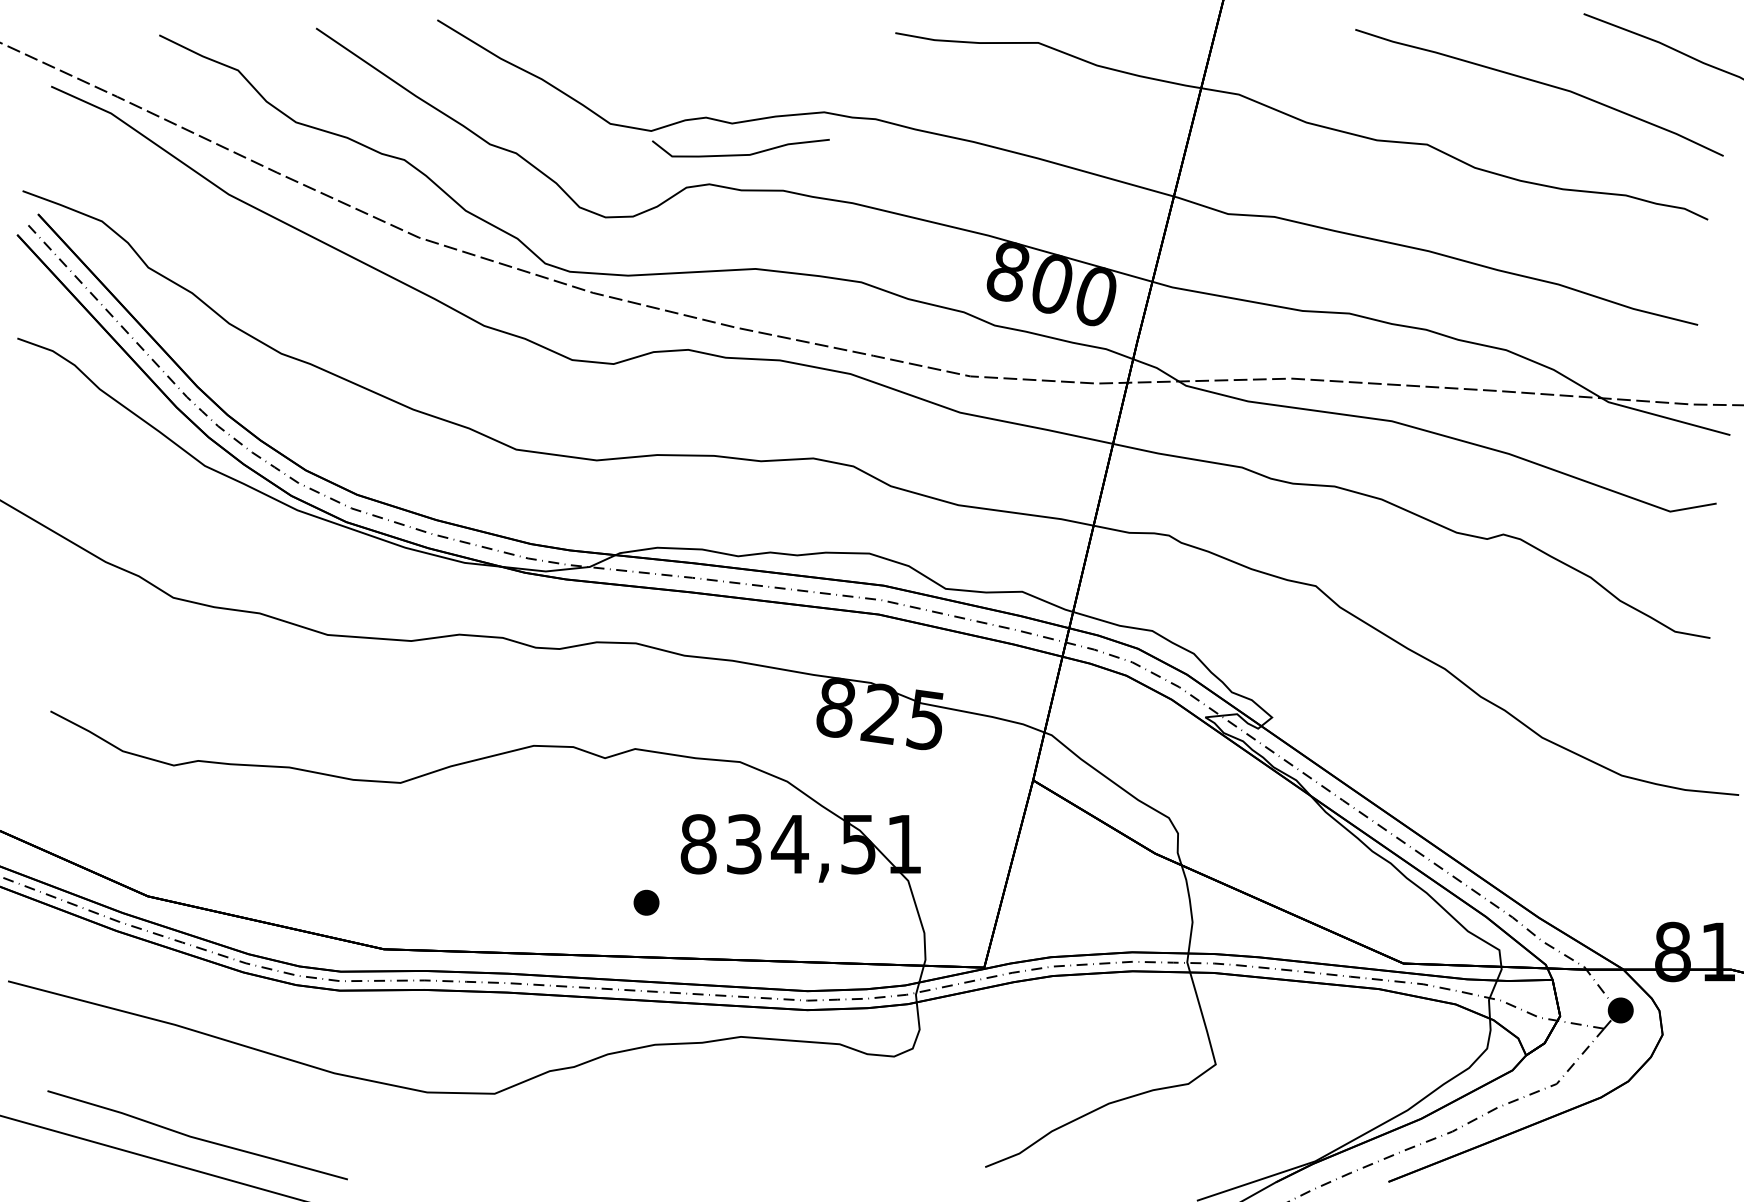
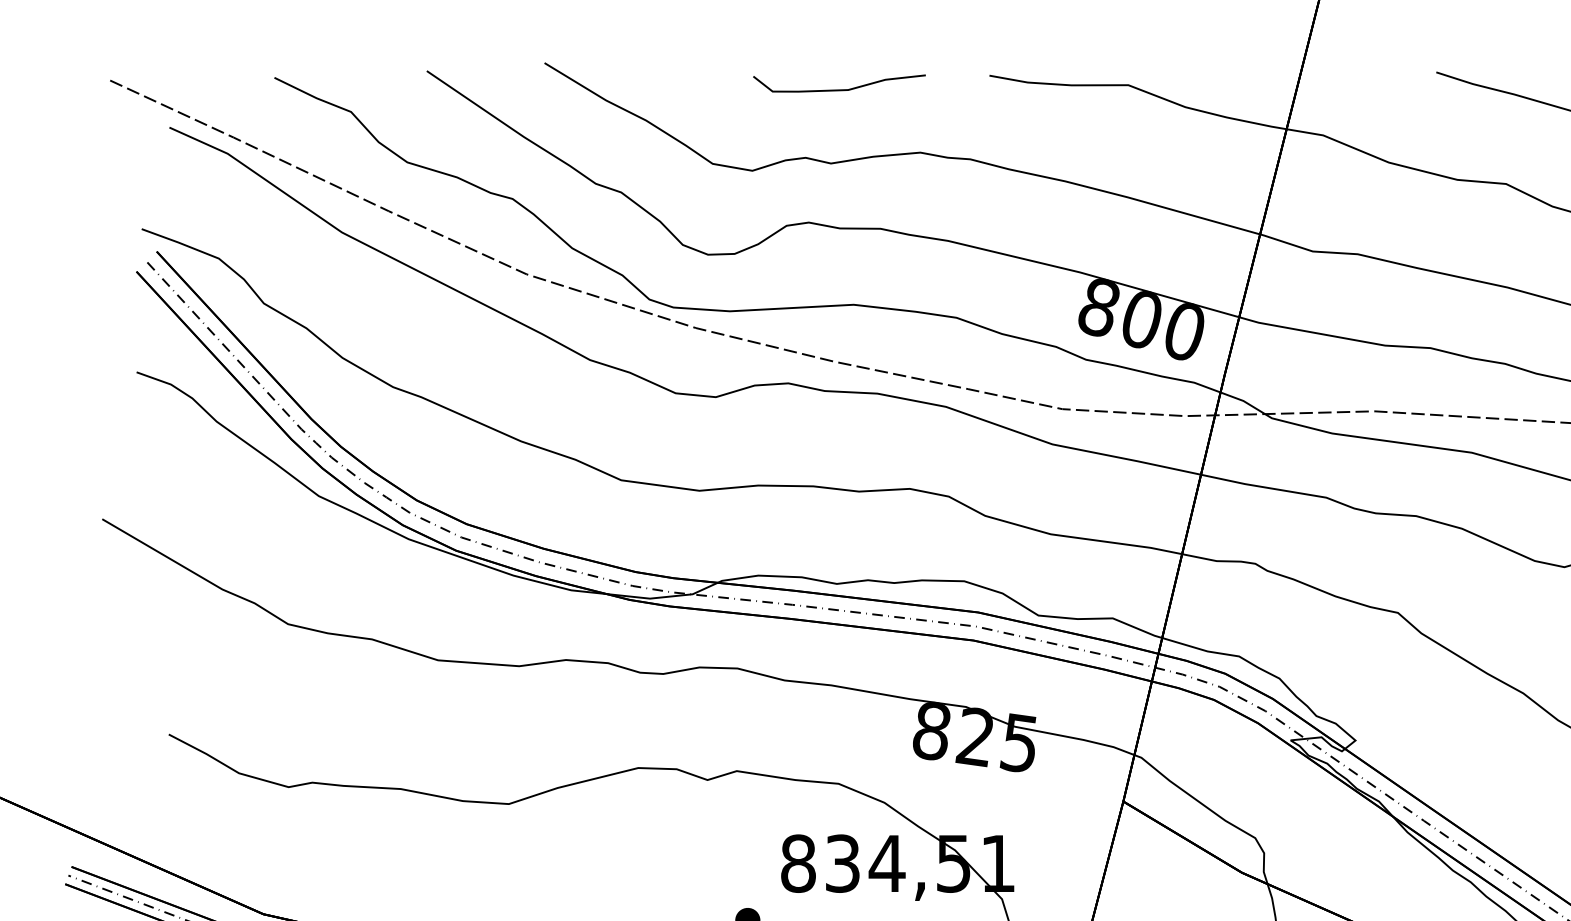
curve: (740, 154) -> (839, 89), moved

